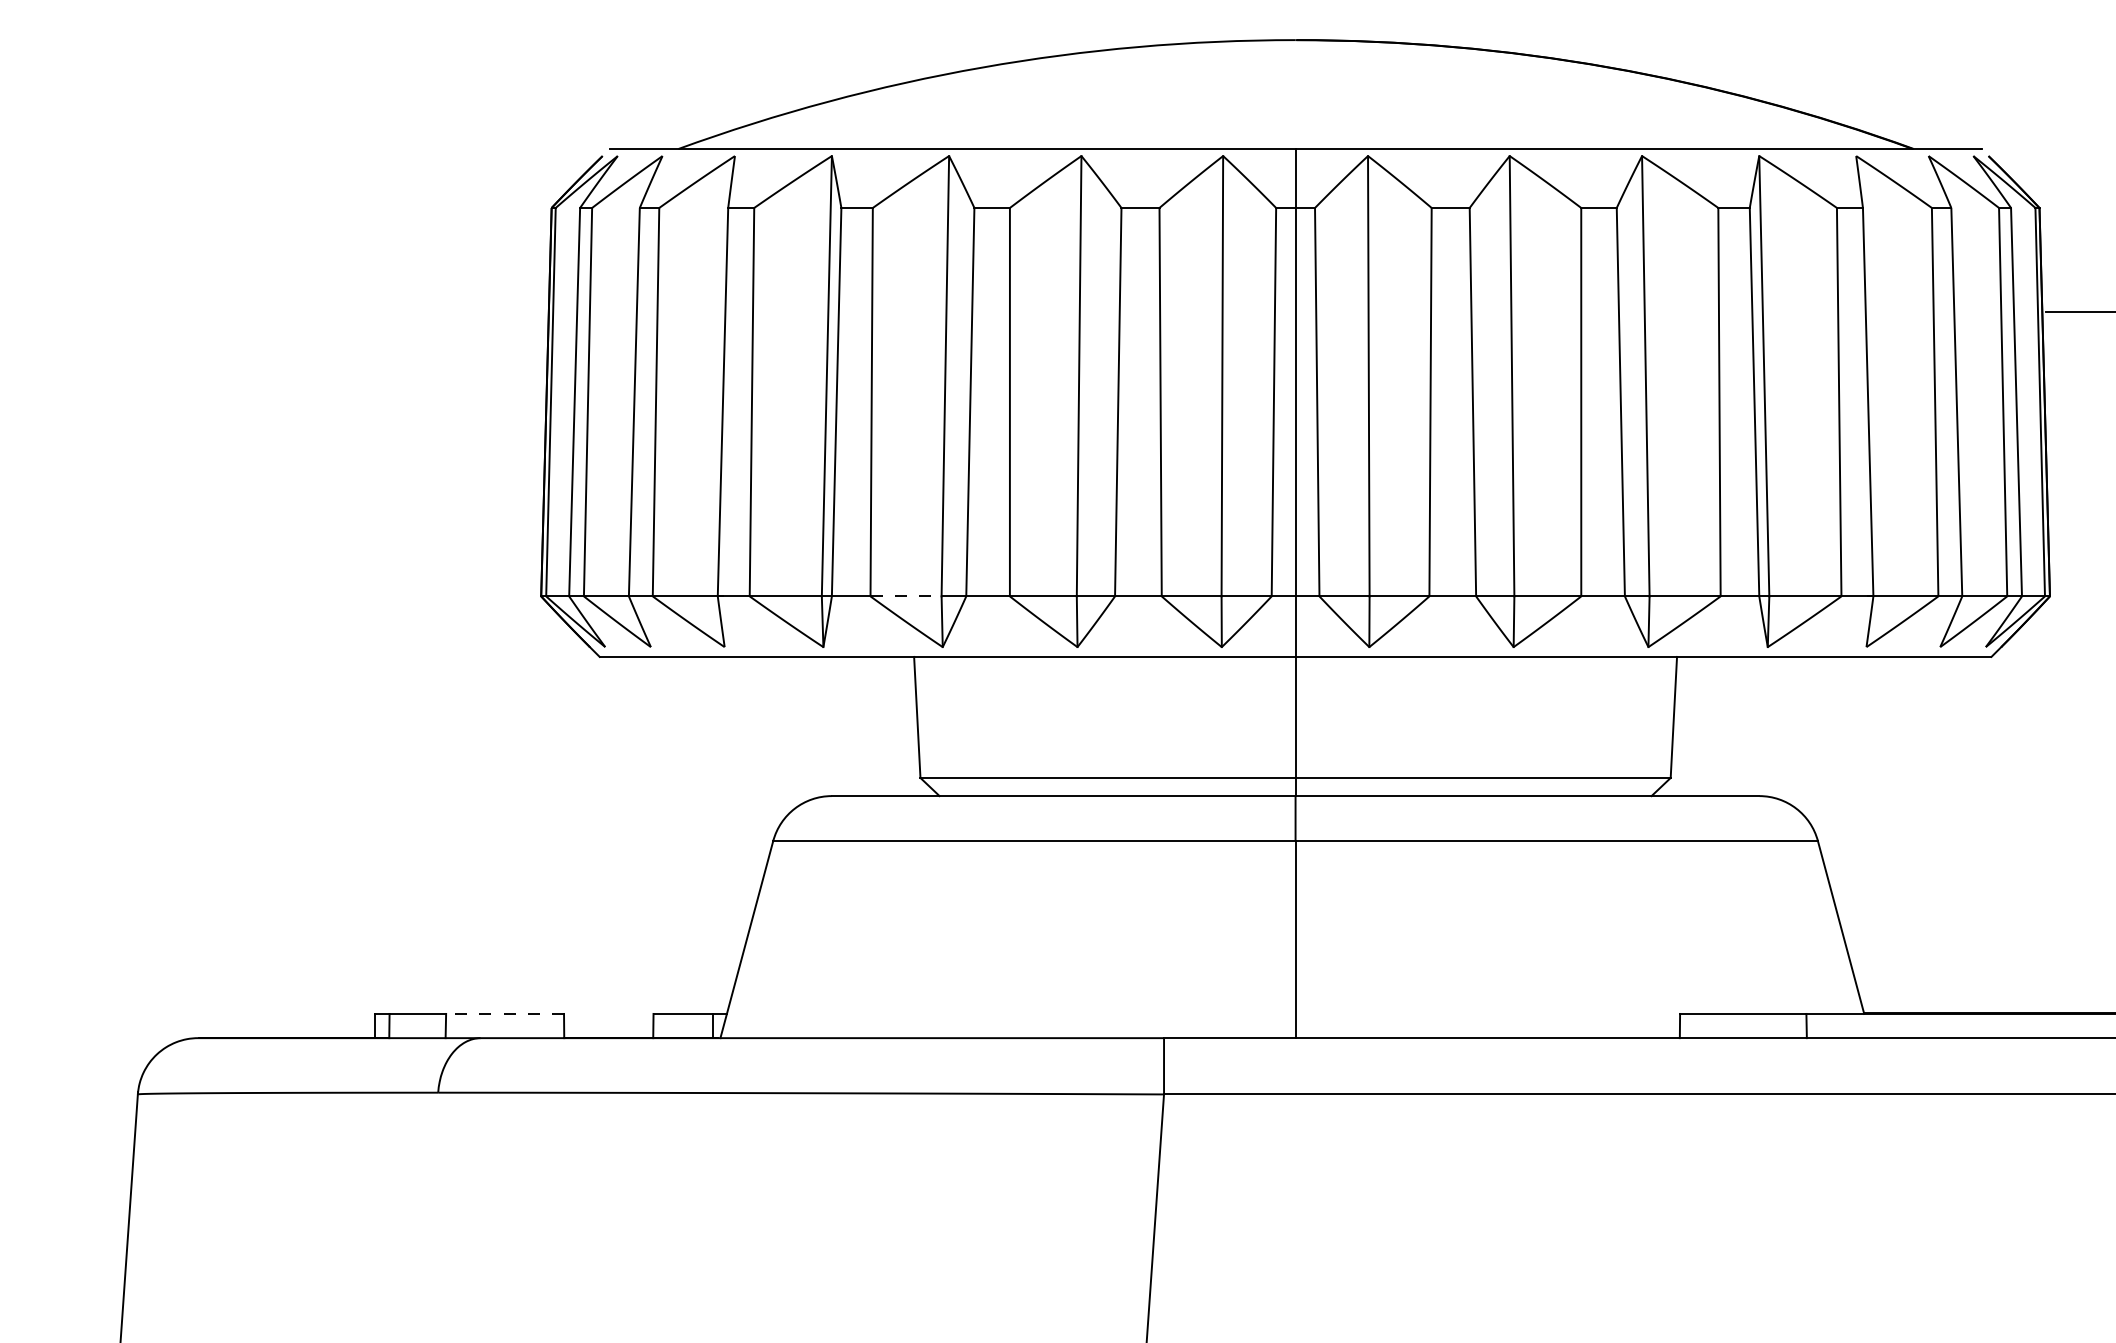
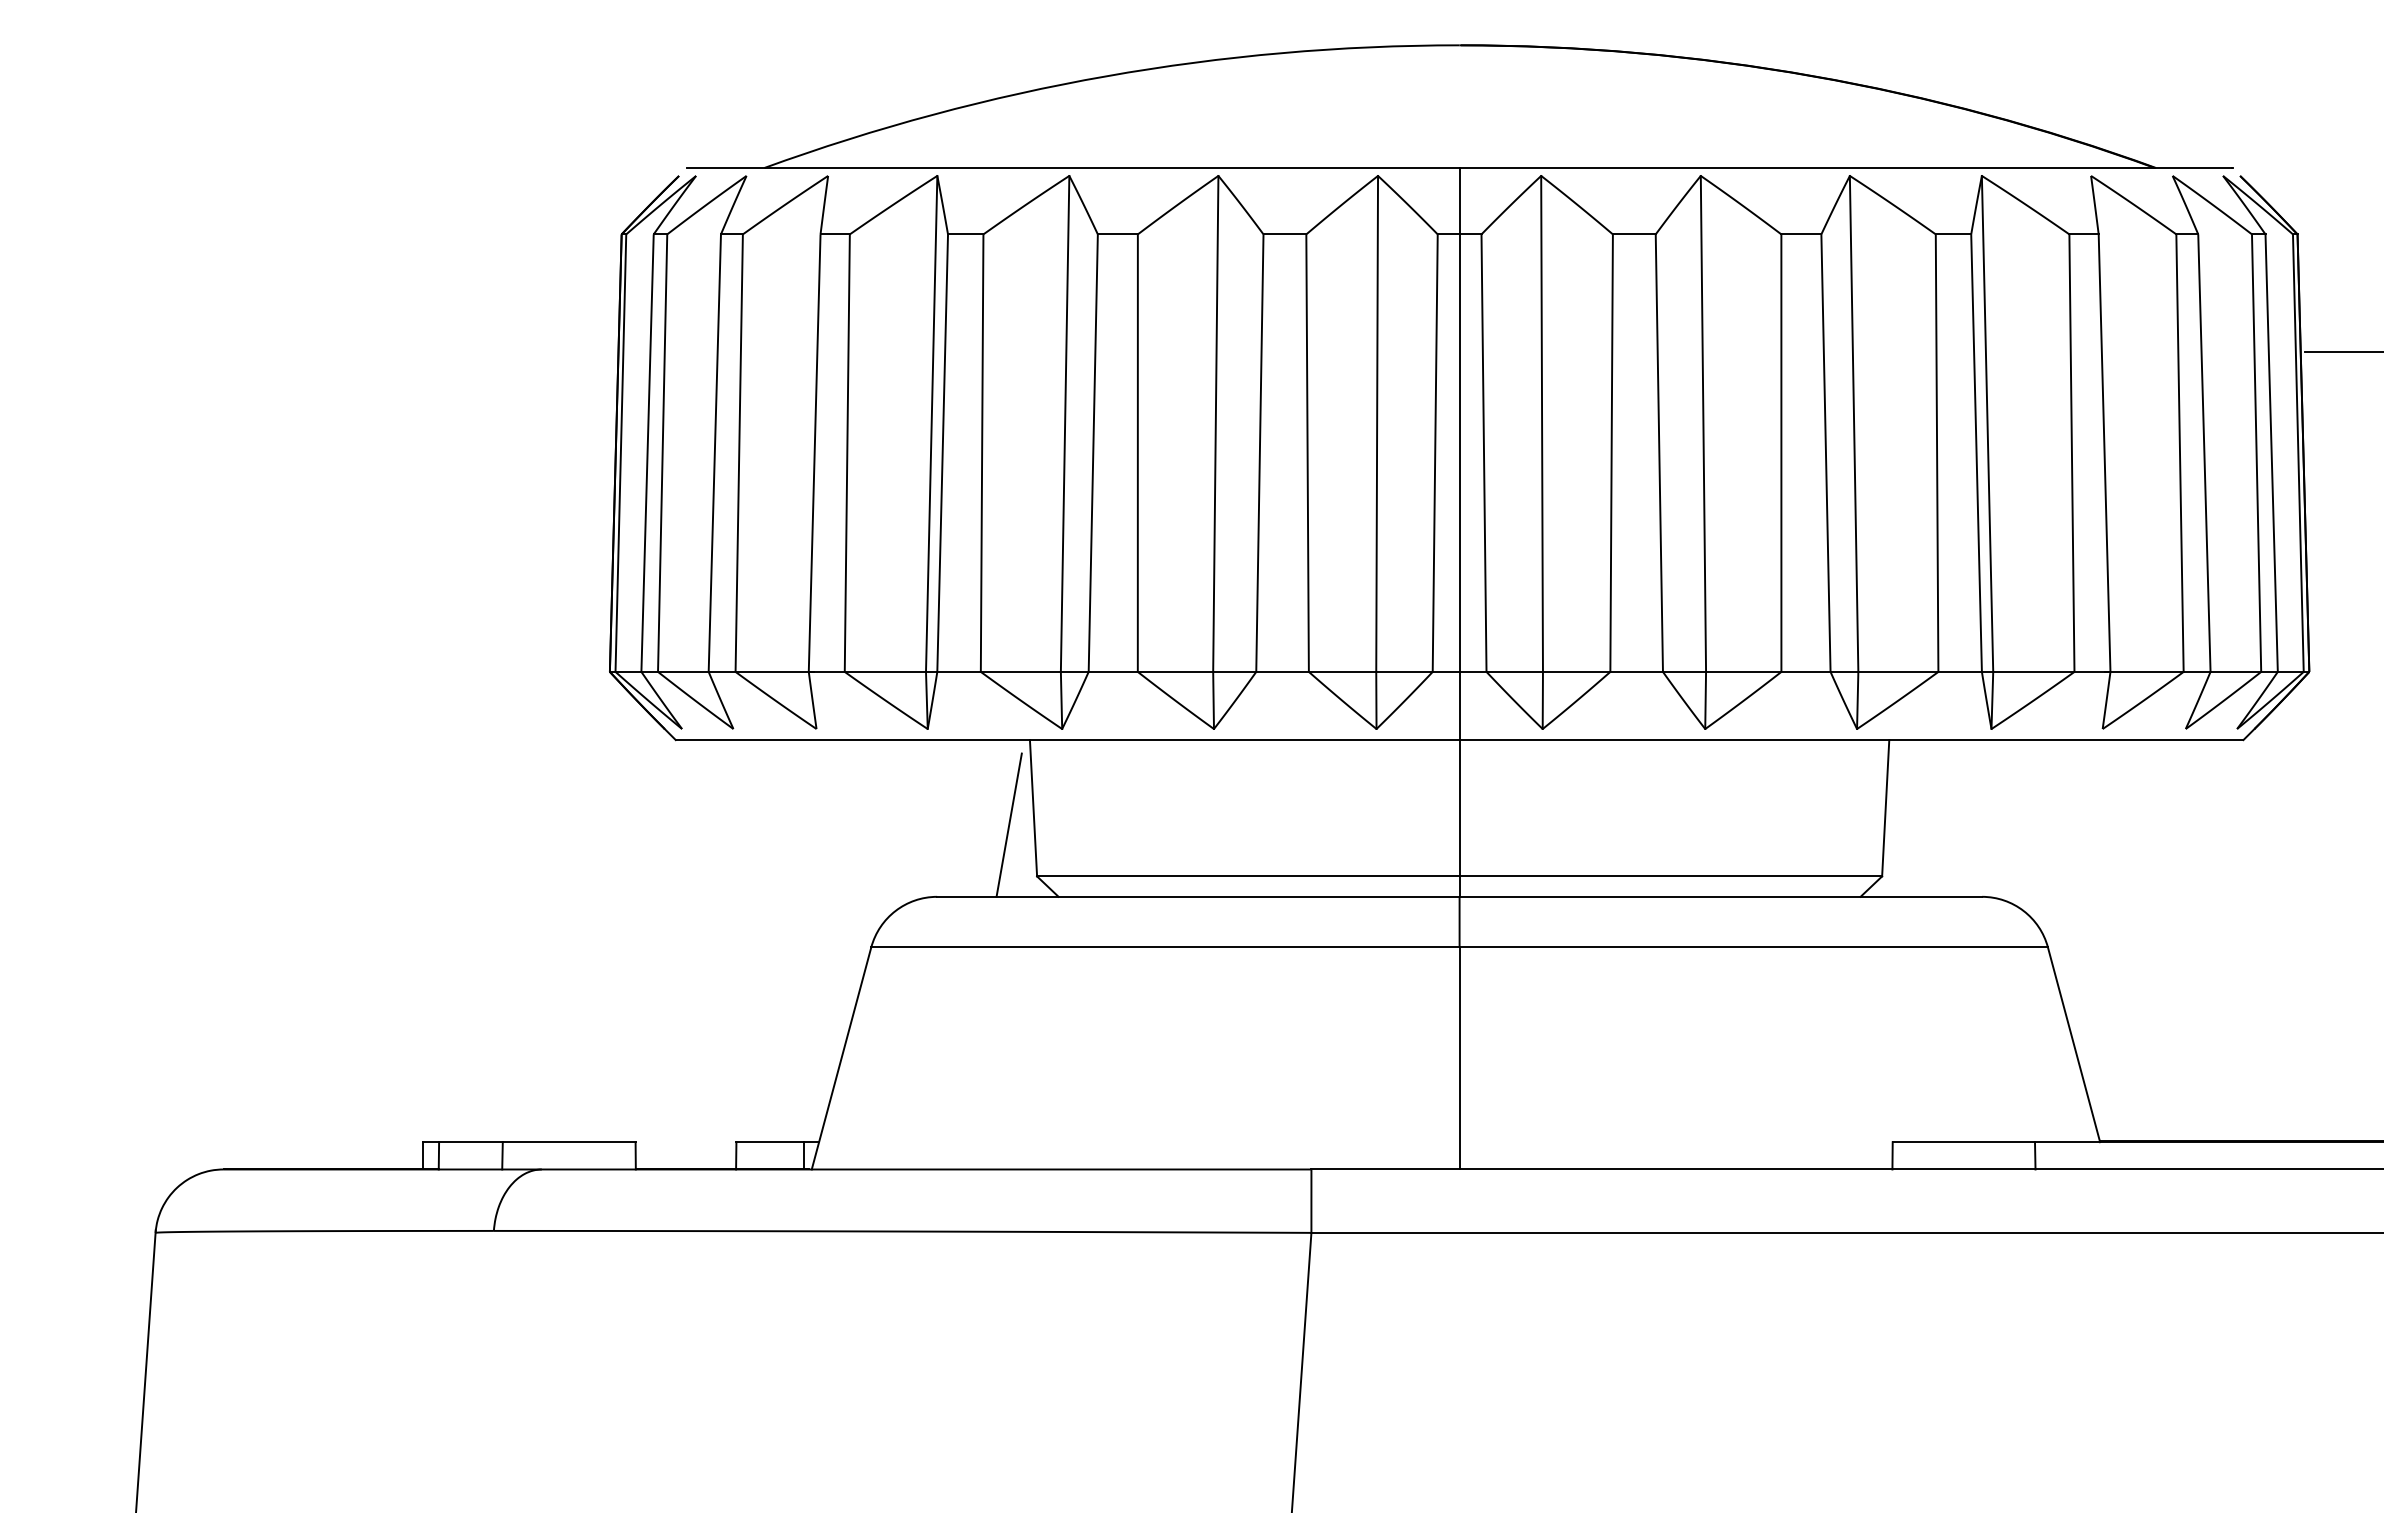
line: (906, 596) -> (1021, 671), dashed -> solid
line: (895, 731) -> (1008, 824), added
line: (504, 1014) -> (568, 1142), dashed -> solid

